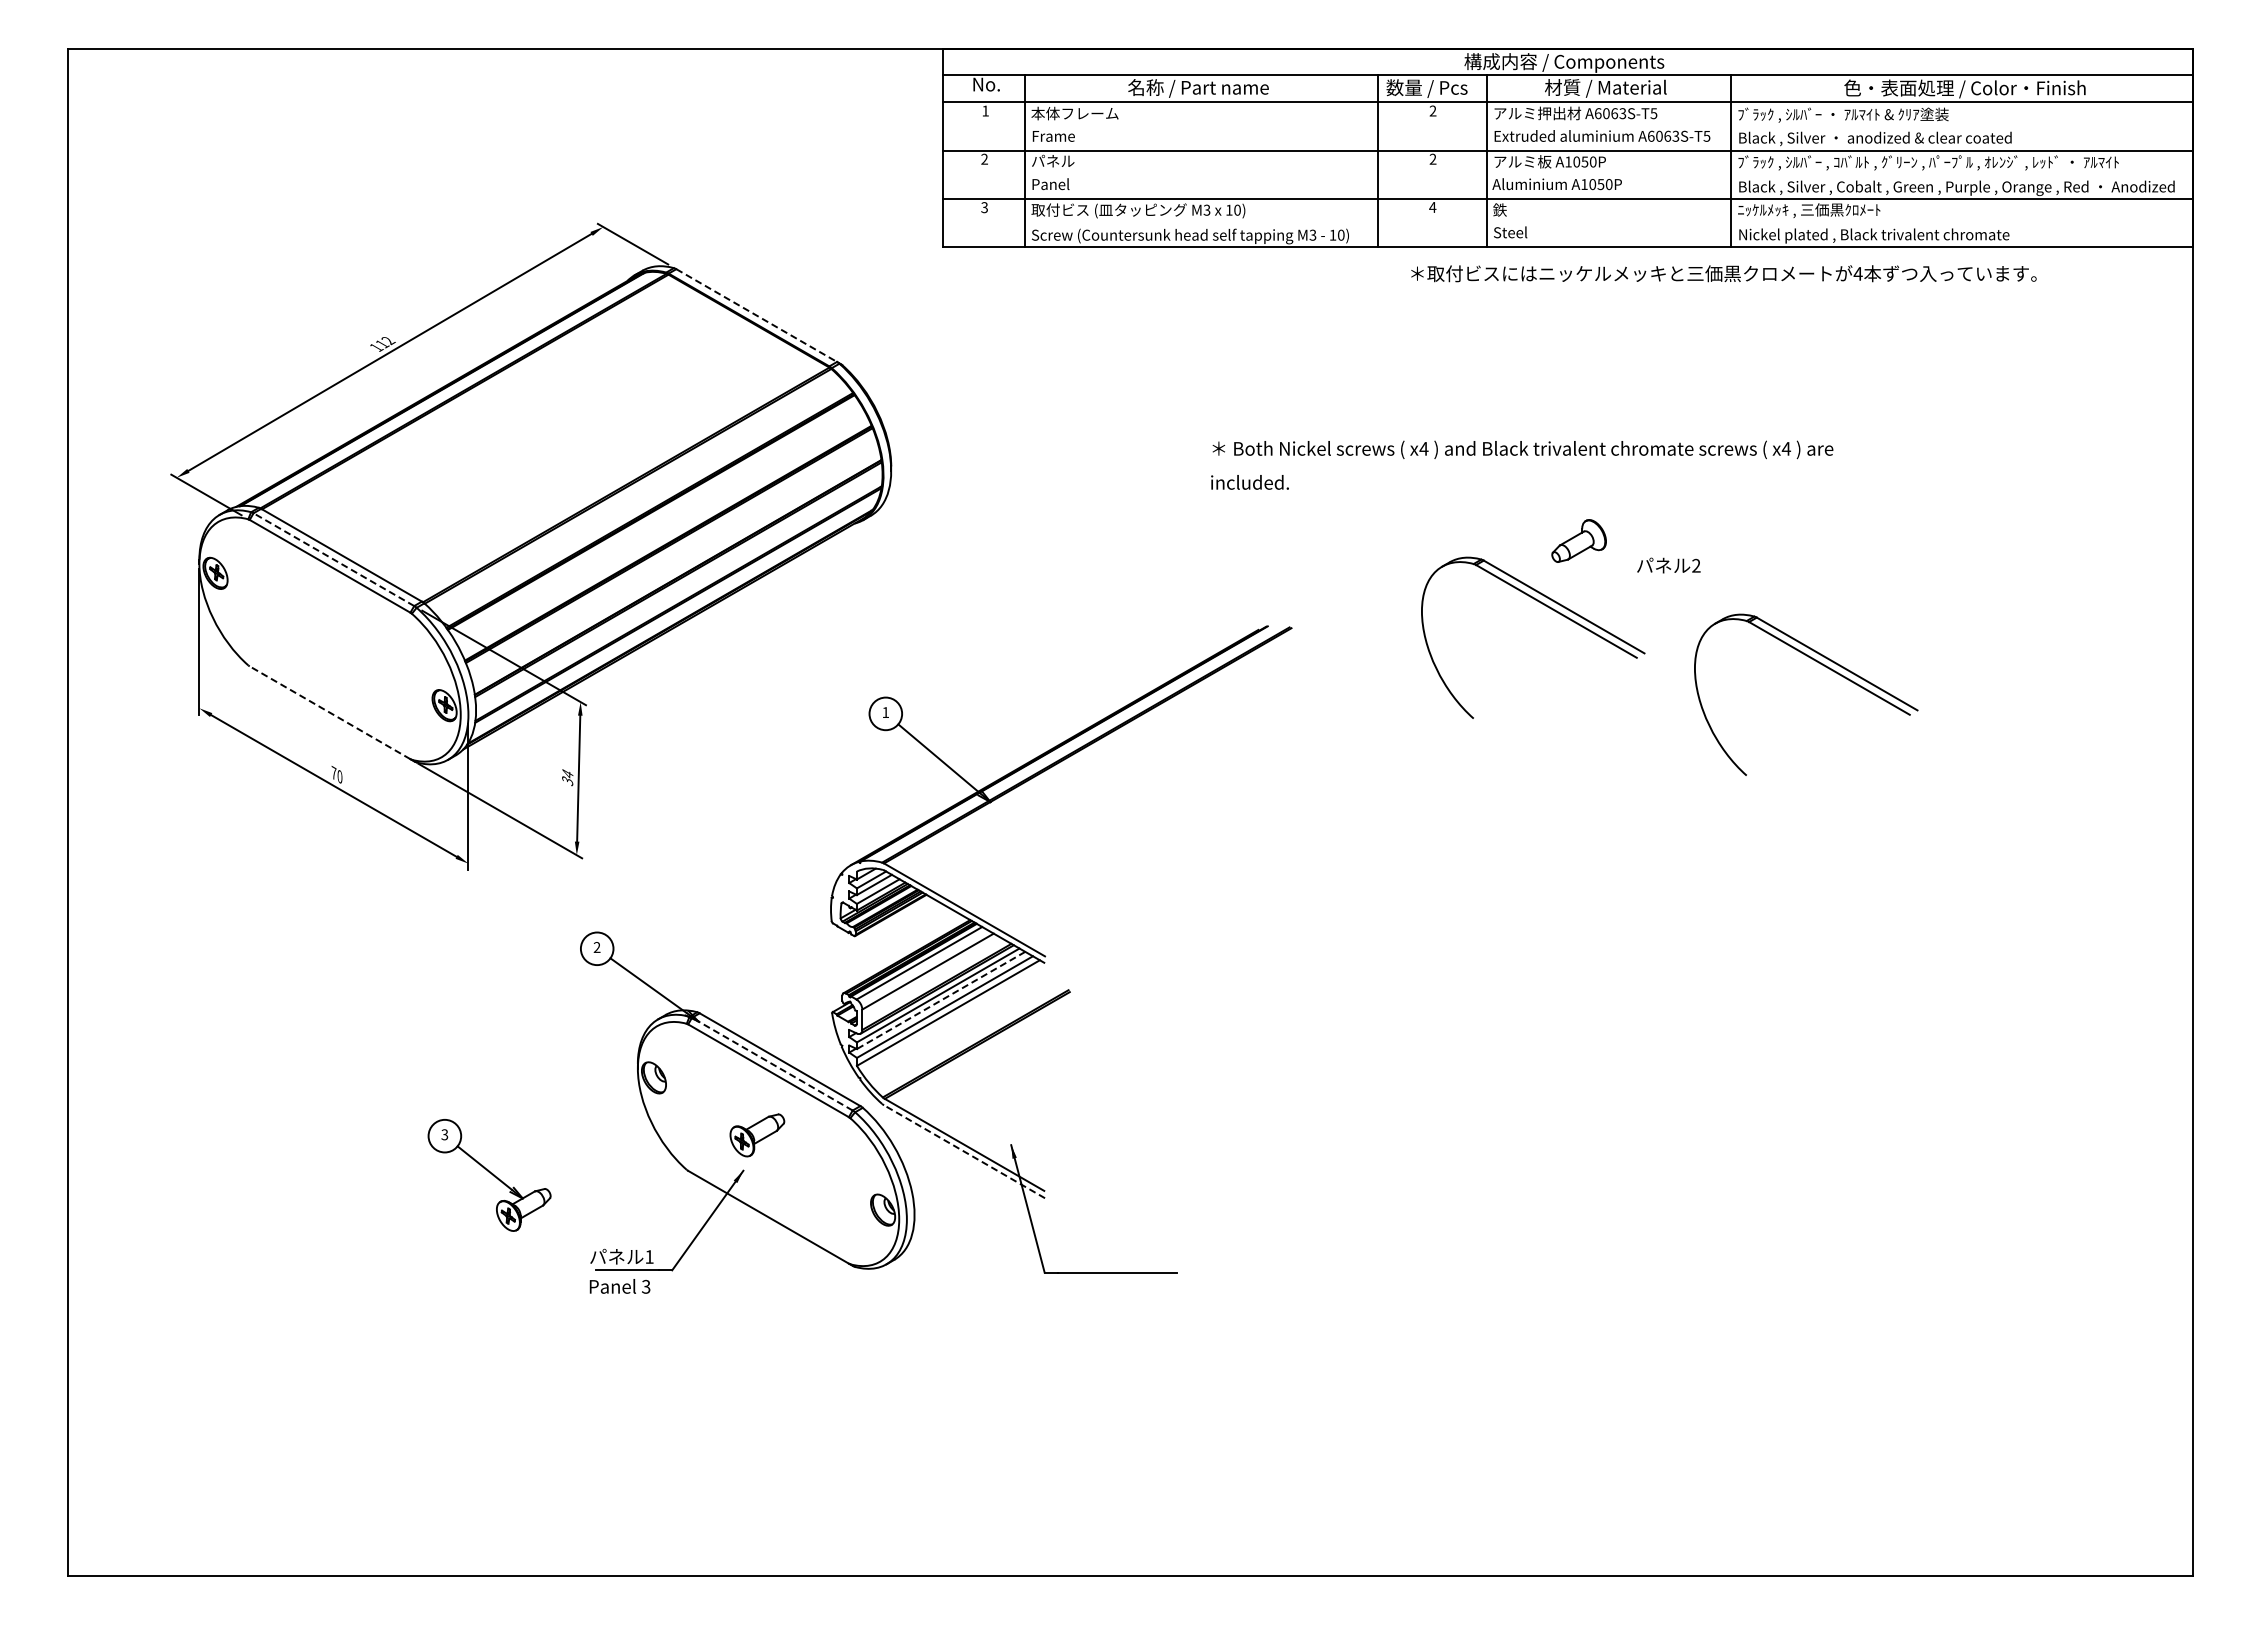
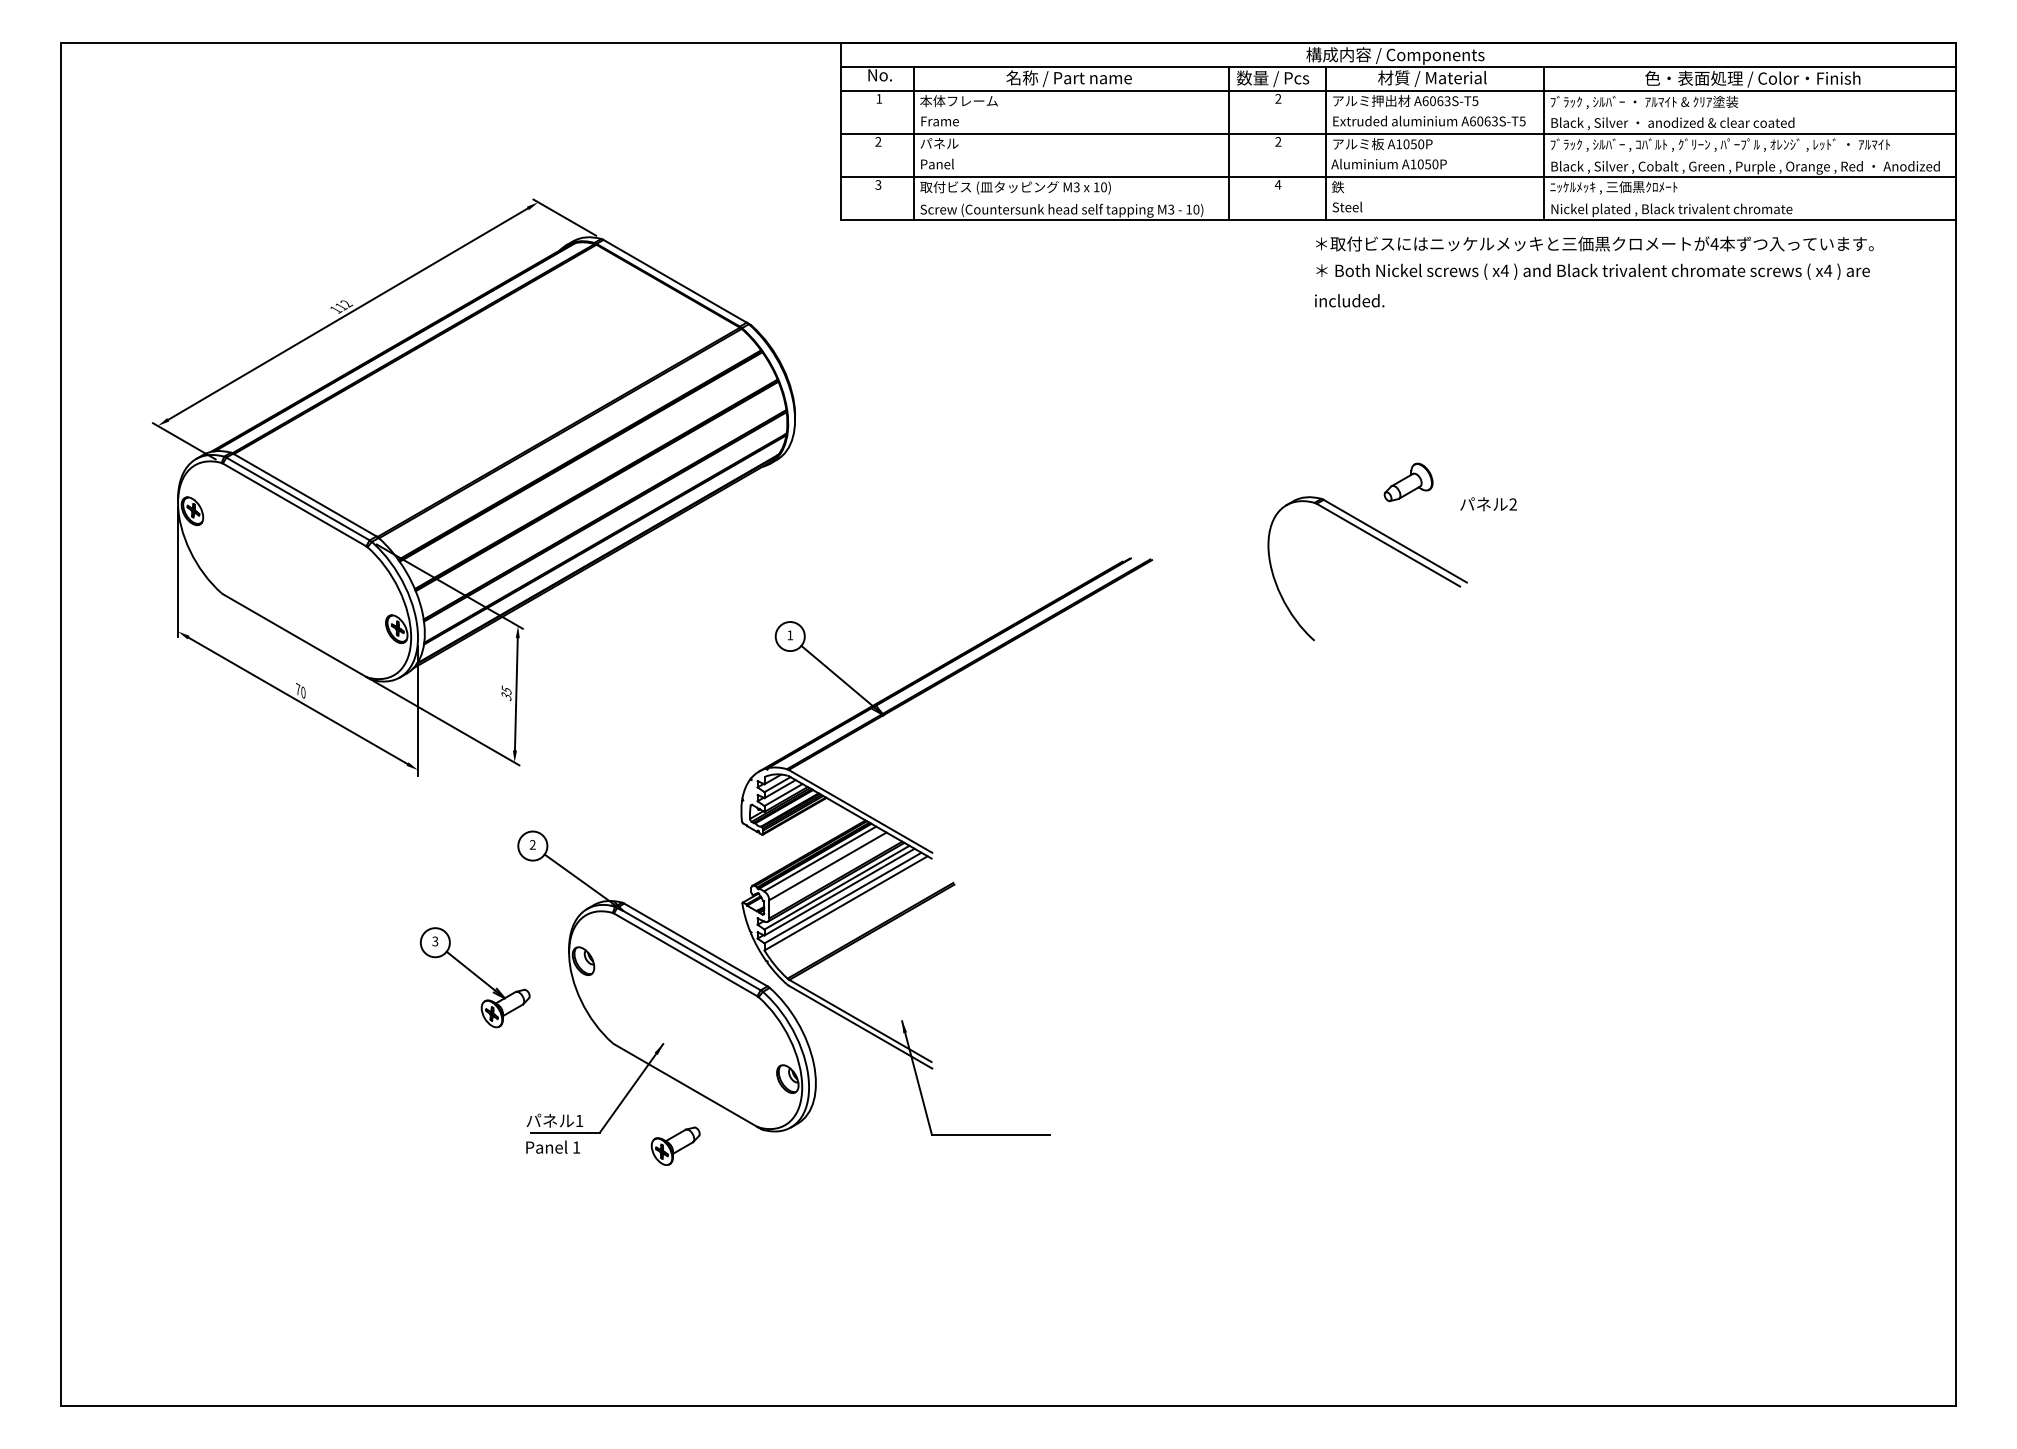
text: (1723, 273) -> (1594, 243), moved
line: (756, 315) -> (674, 281), dashed -> solid
text: (1522, 464) -> (1592, 284), moved
line: (333, 559) -> (297, 498), dashed -> solid
part: (1823, 666) -> (1626, 594), removed
line: (330, 712) -> (294, 635), dashed -> solid
text: (567, 773) -> (506, 689), 34 -> 35
line: (940, 1000) -> (839, 892), dashed -> solid
line: (772, 1064) -> (689, 949), dashed -> solid
part: (757, 1135) -> (675, 1146), moved
line: (964, 1151) -> (860, 1026), dashed -> solid
part: (489, 1175) -> (475, 977), moved
text: (646, 1286) -> (576, 1147), 3 -> 1

